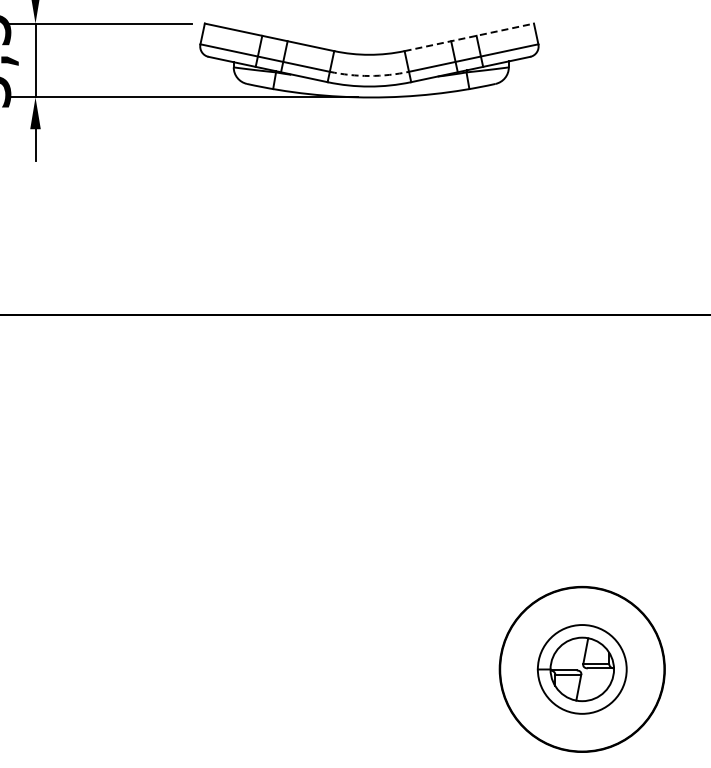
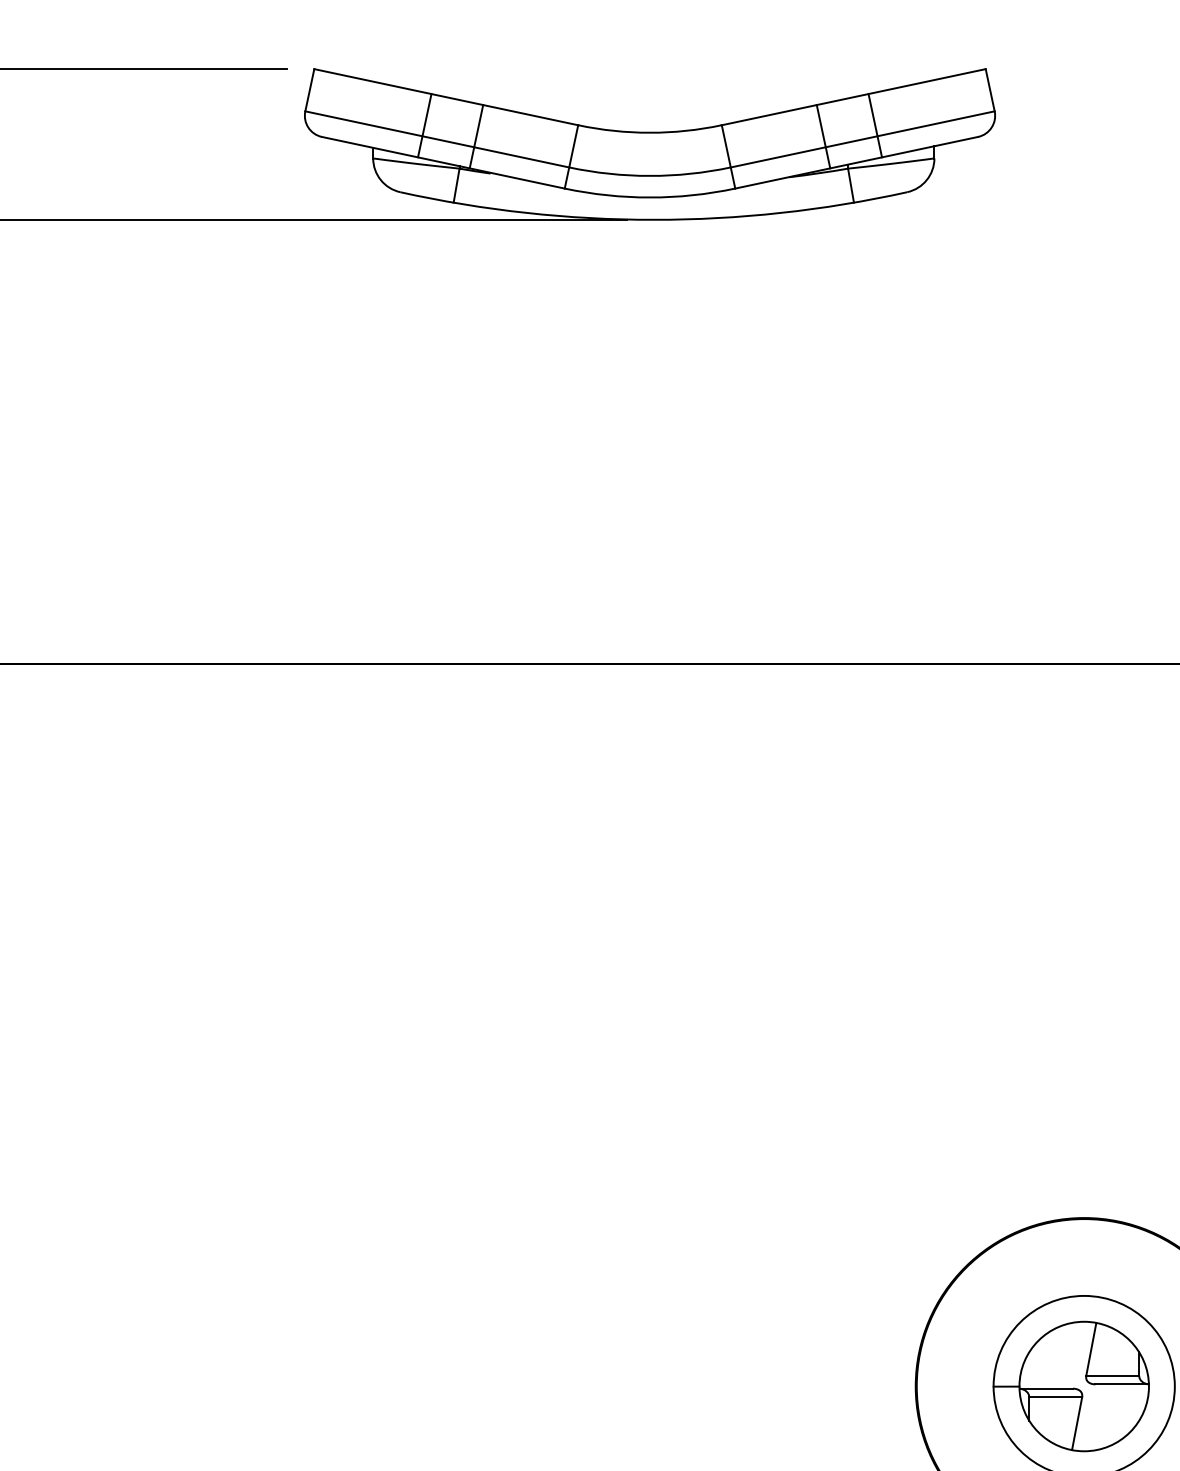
line: (469, 37) -> (854, 97), dashed -> solid
arc: (369, 75) -> (650, 174), dashed -> solid

